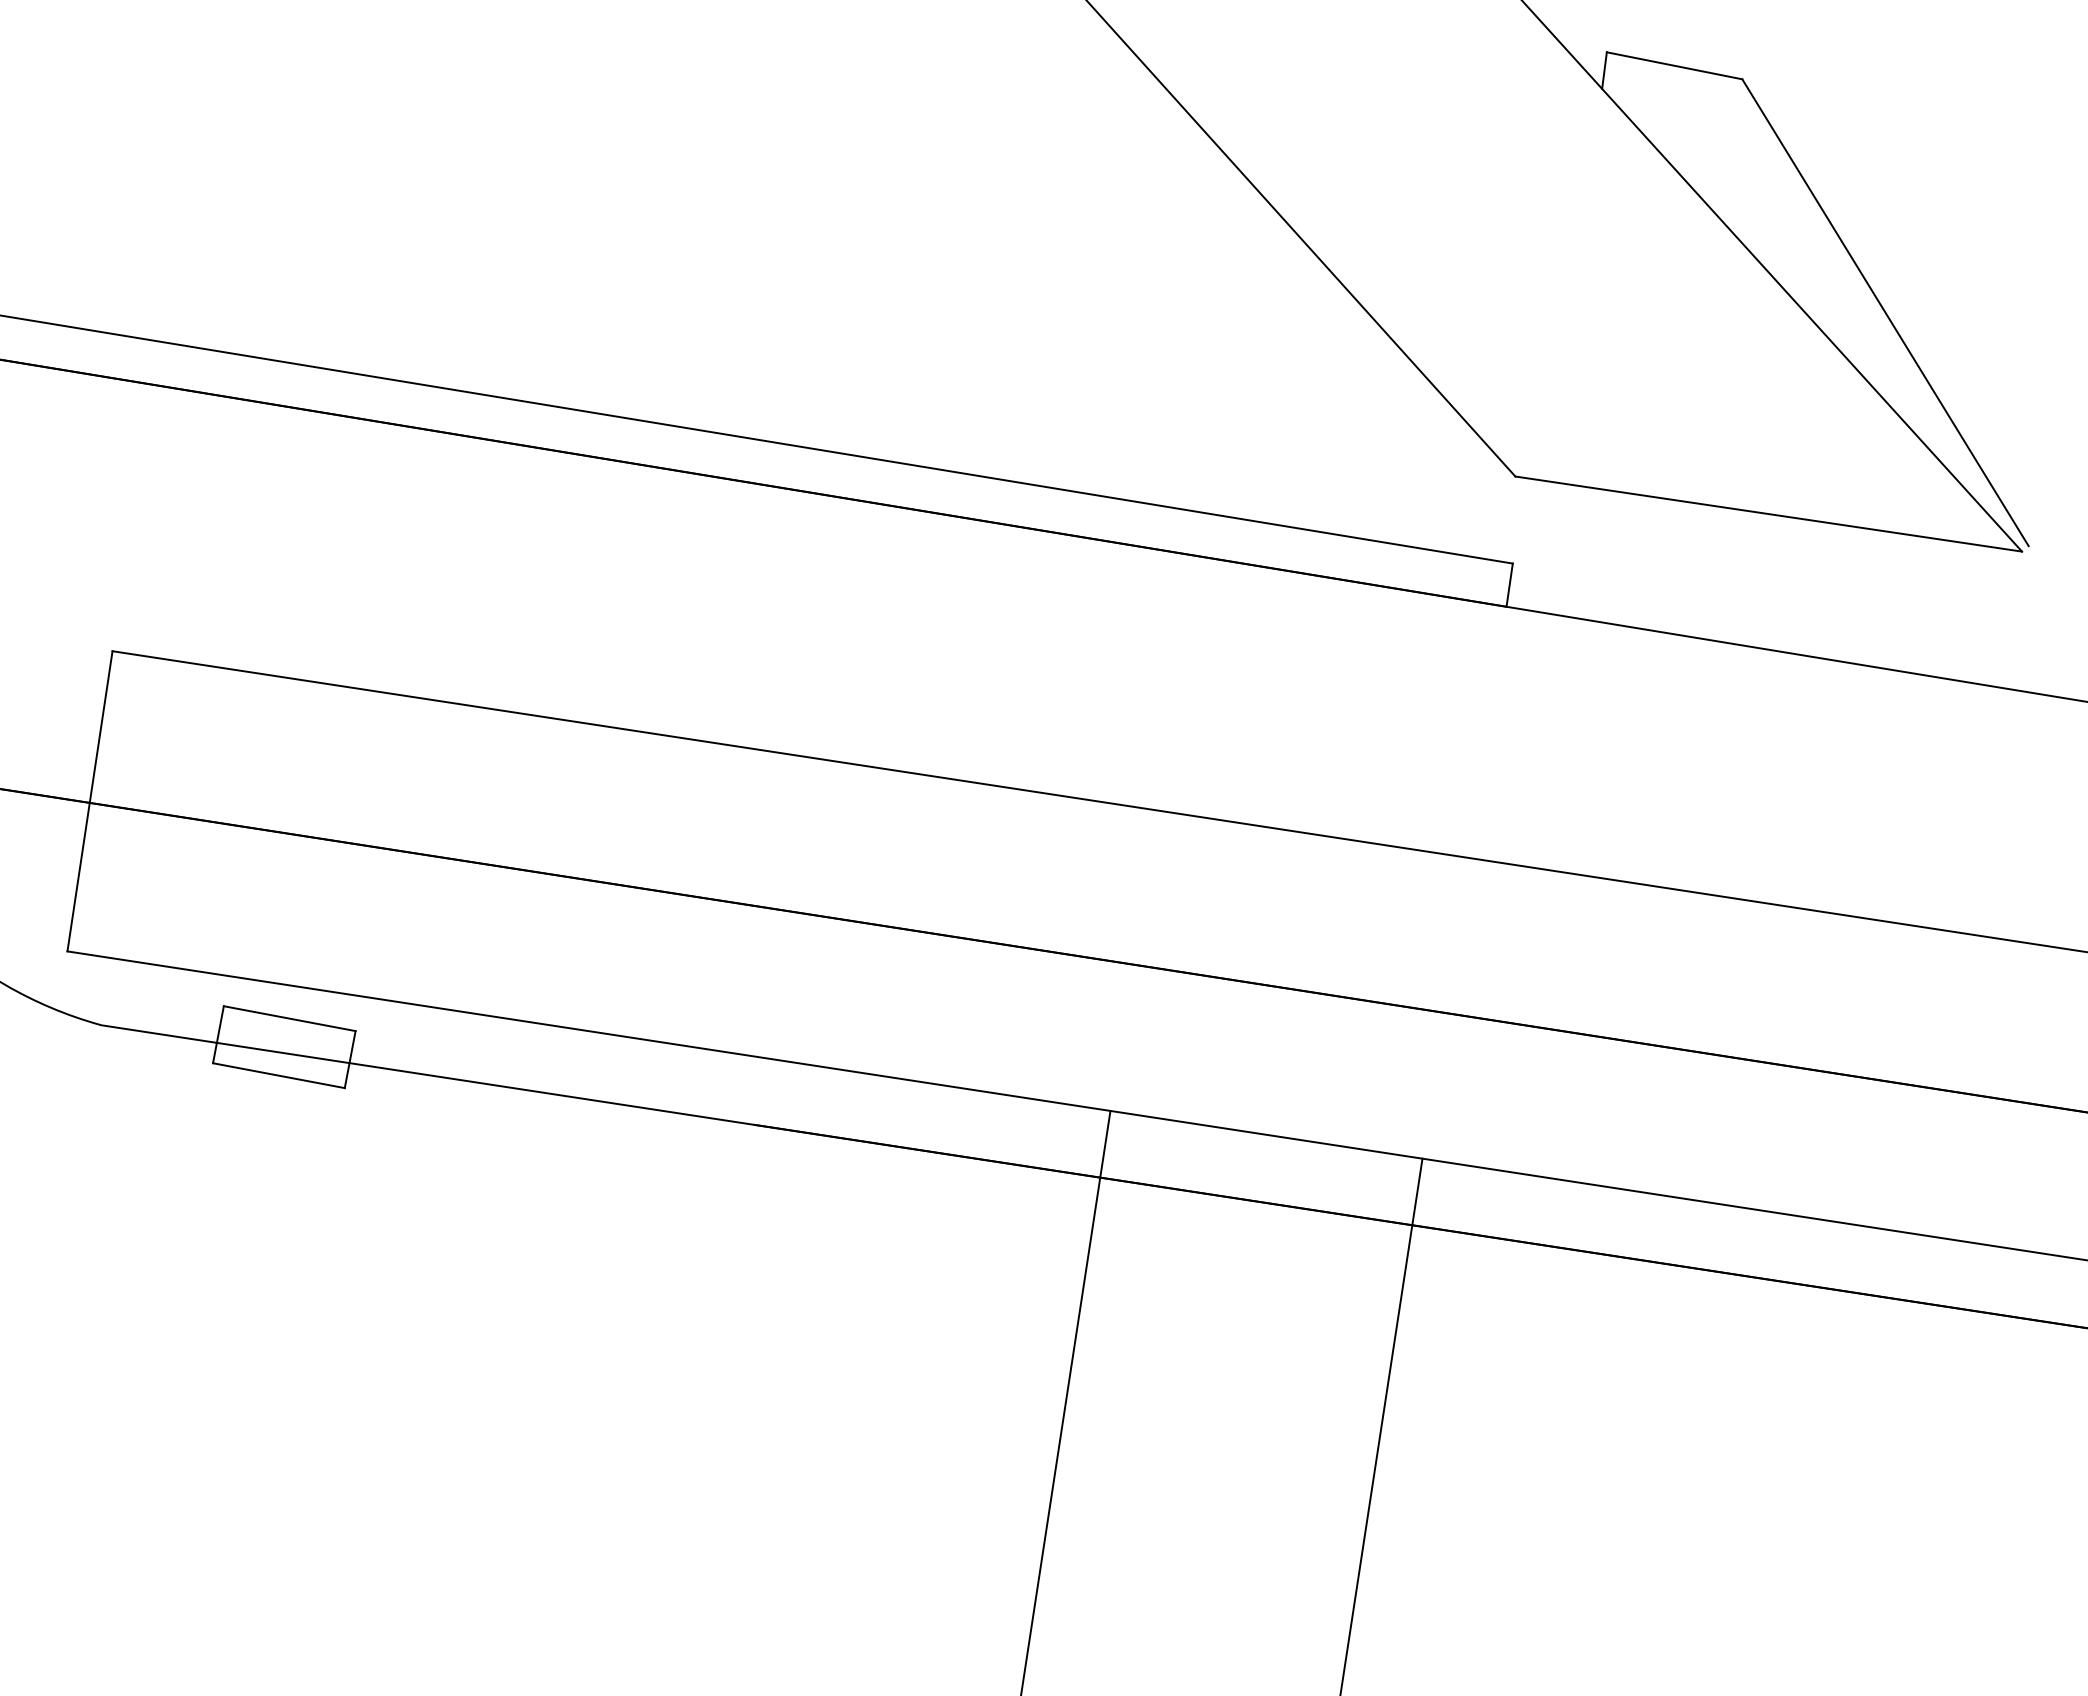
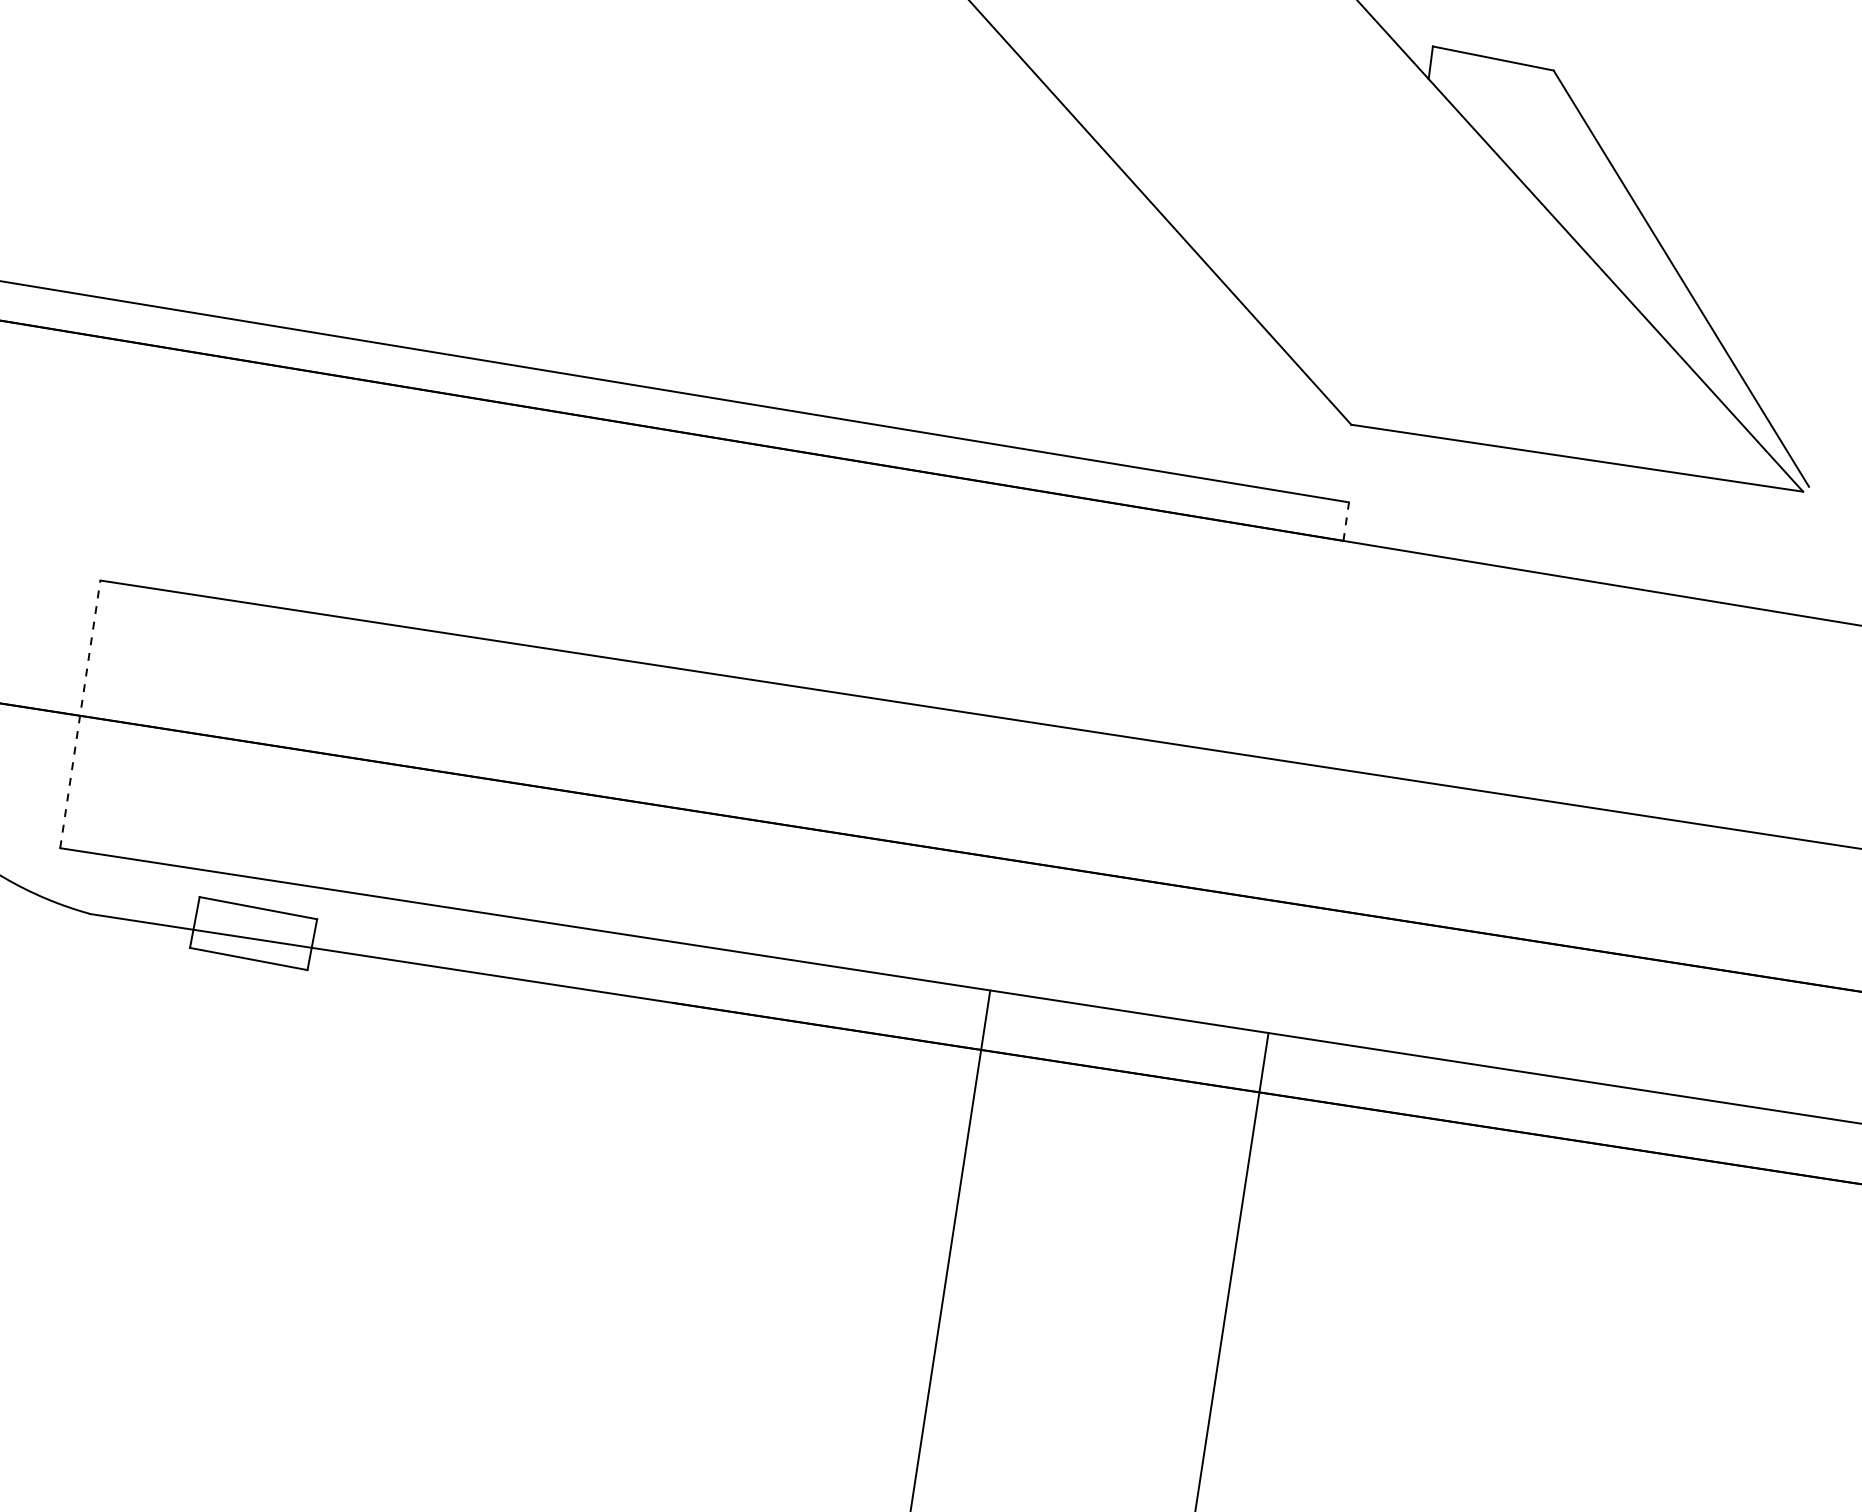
line: (1509, 585) -> (1346, 521), solid -> dashed
line: (90, 801) -> (80, 714), solid -> dashed

